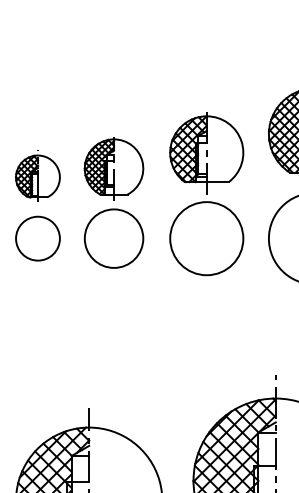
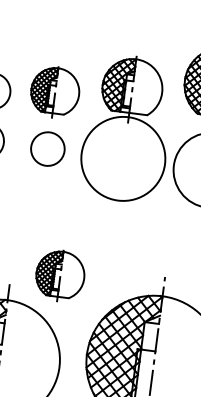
circle: (113, 238) -> (47, 148), size x0.7
circle: (206, 238) -> (123, 158), size x1.4
part: (148, 389) -> (59, 275), added

